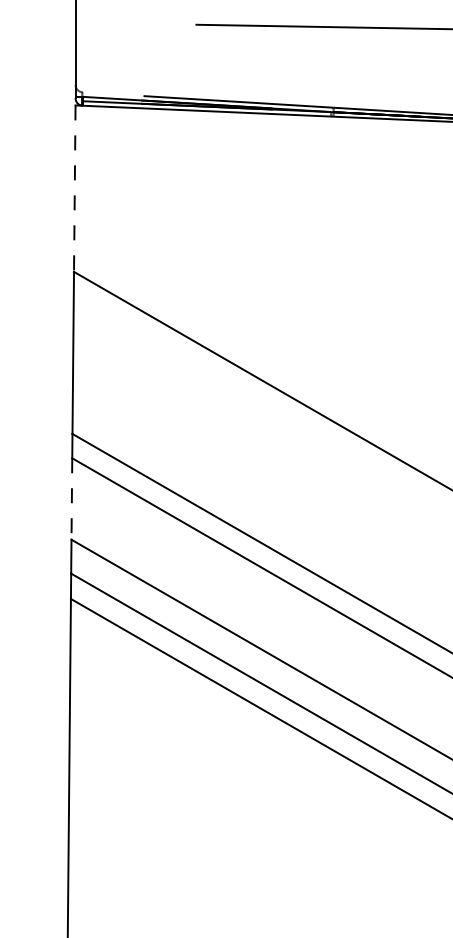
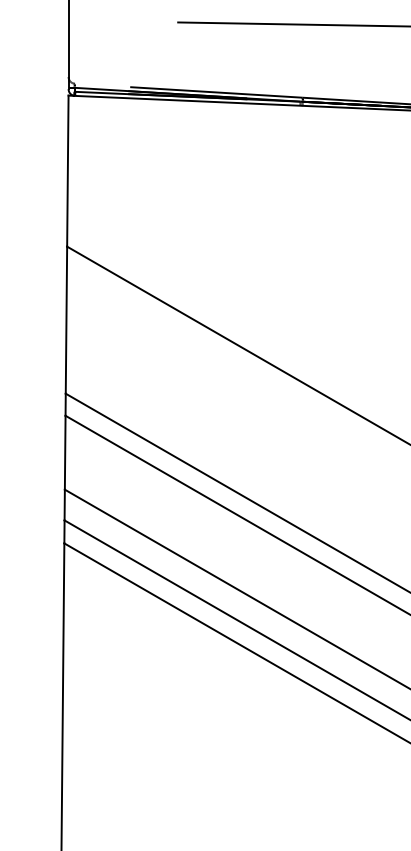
line: (74, 189) -> (67, 171), dashed -> solid
line: (71, 499) -> (64, 453), dashed -> solid

